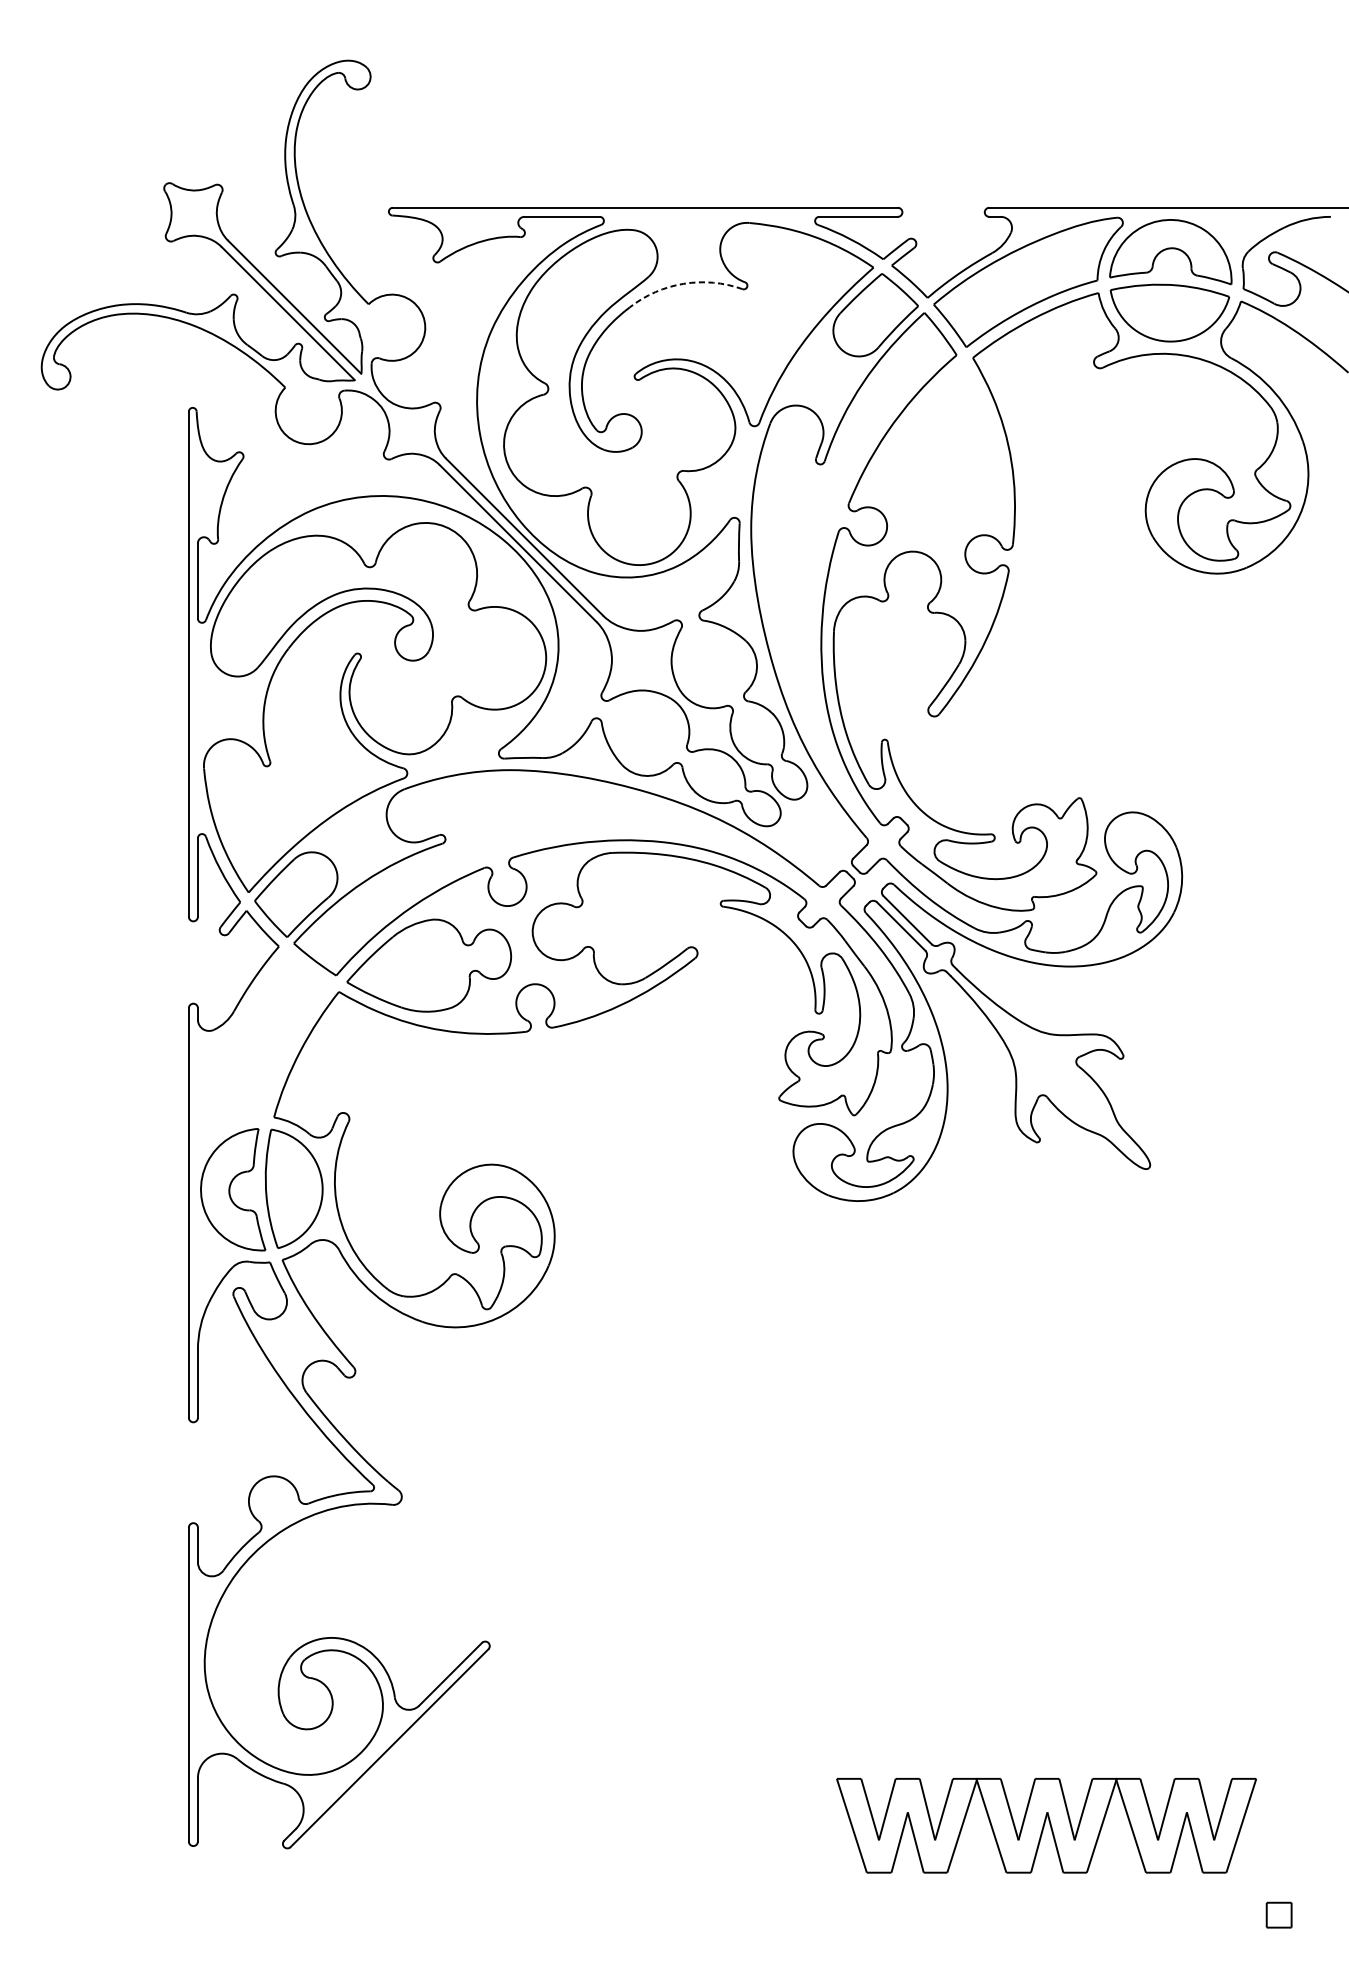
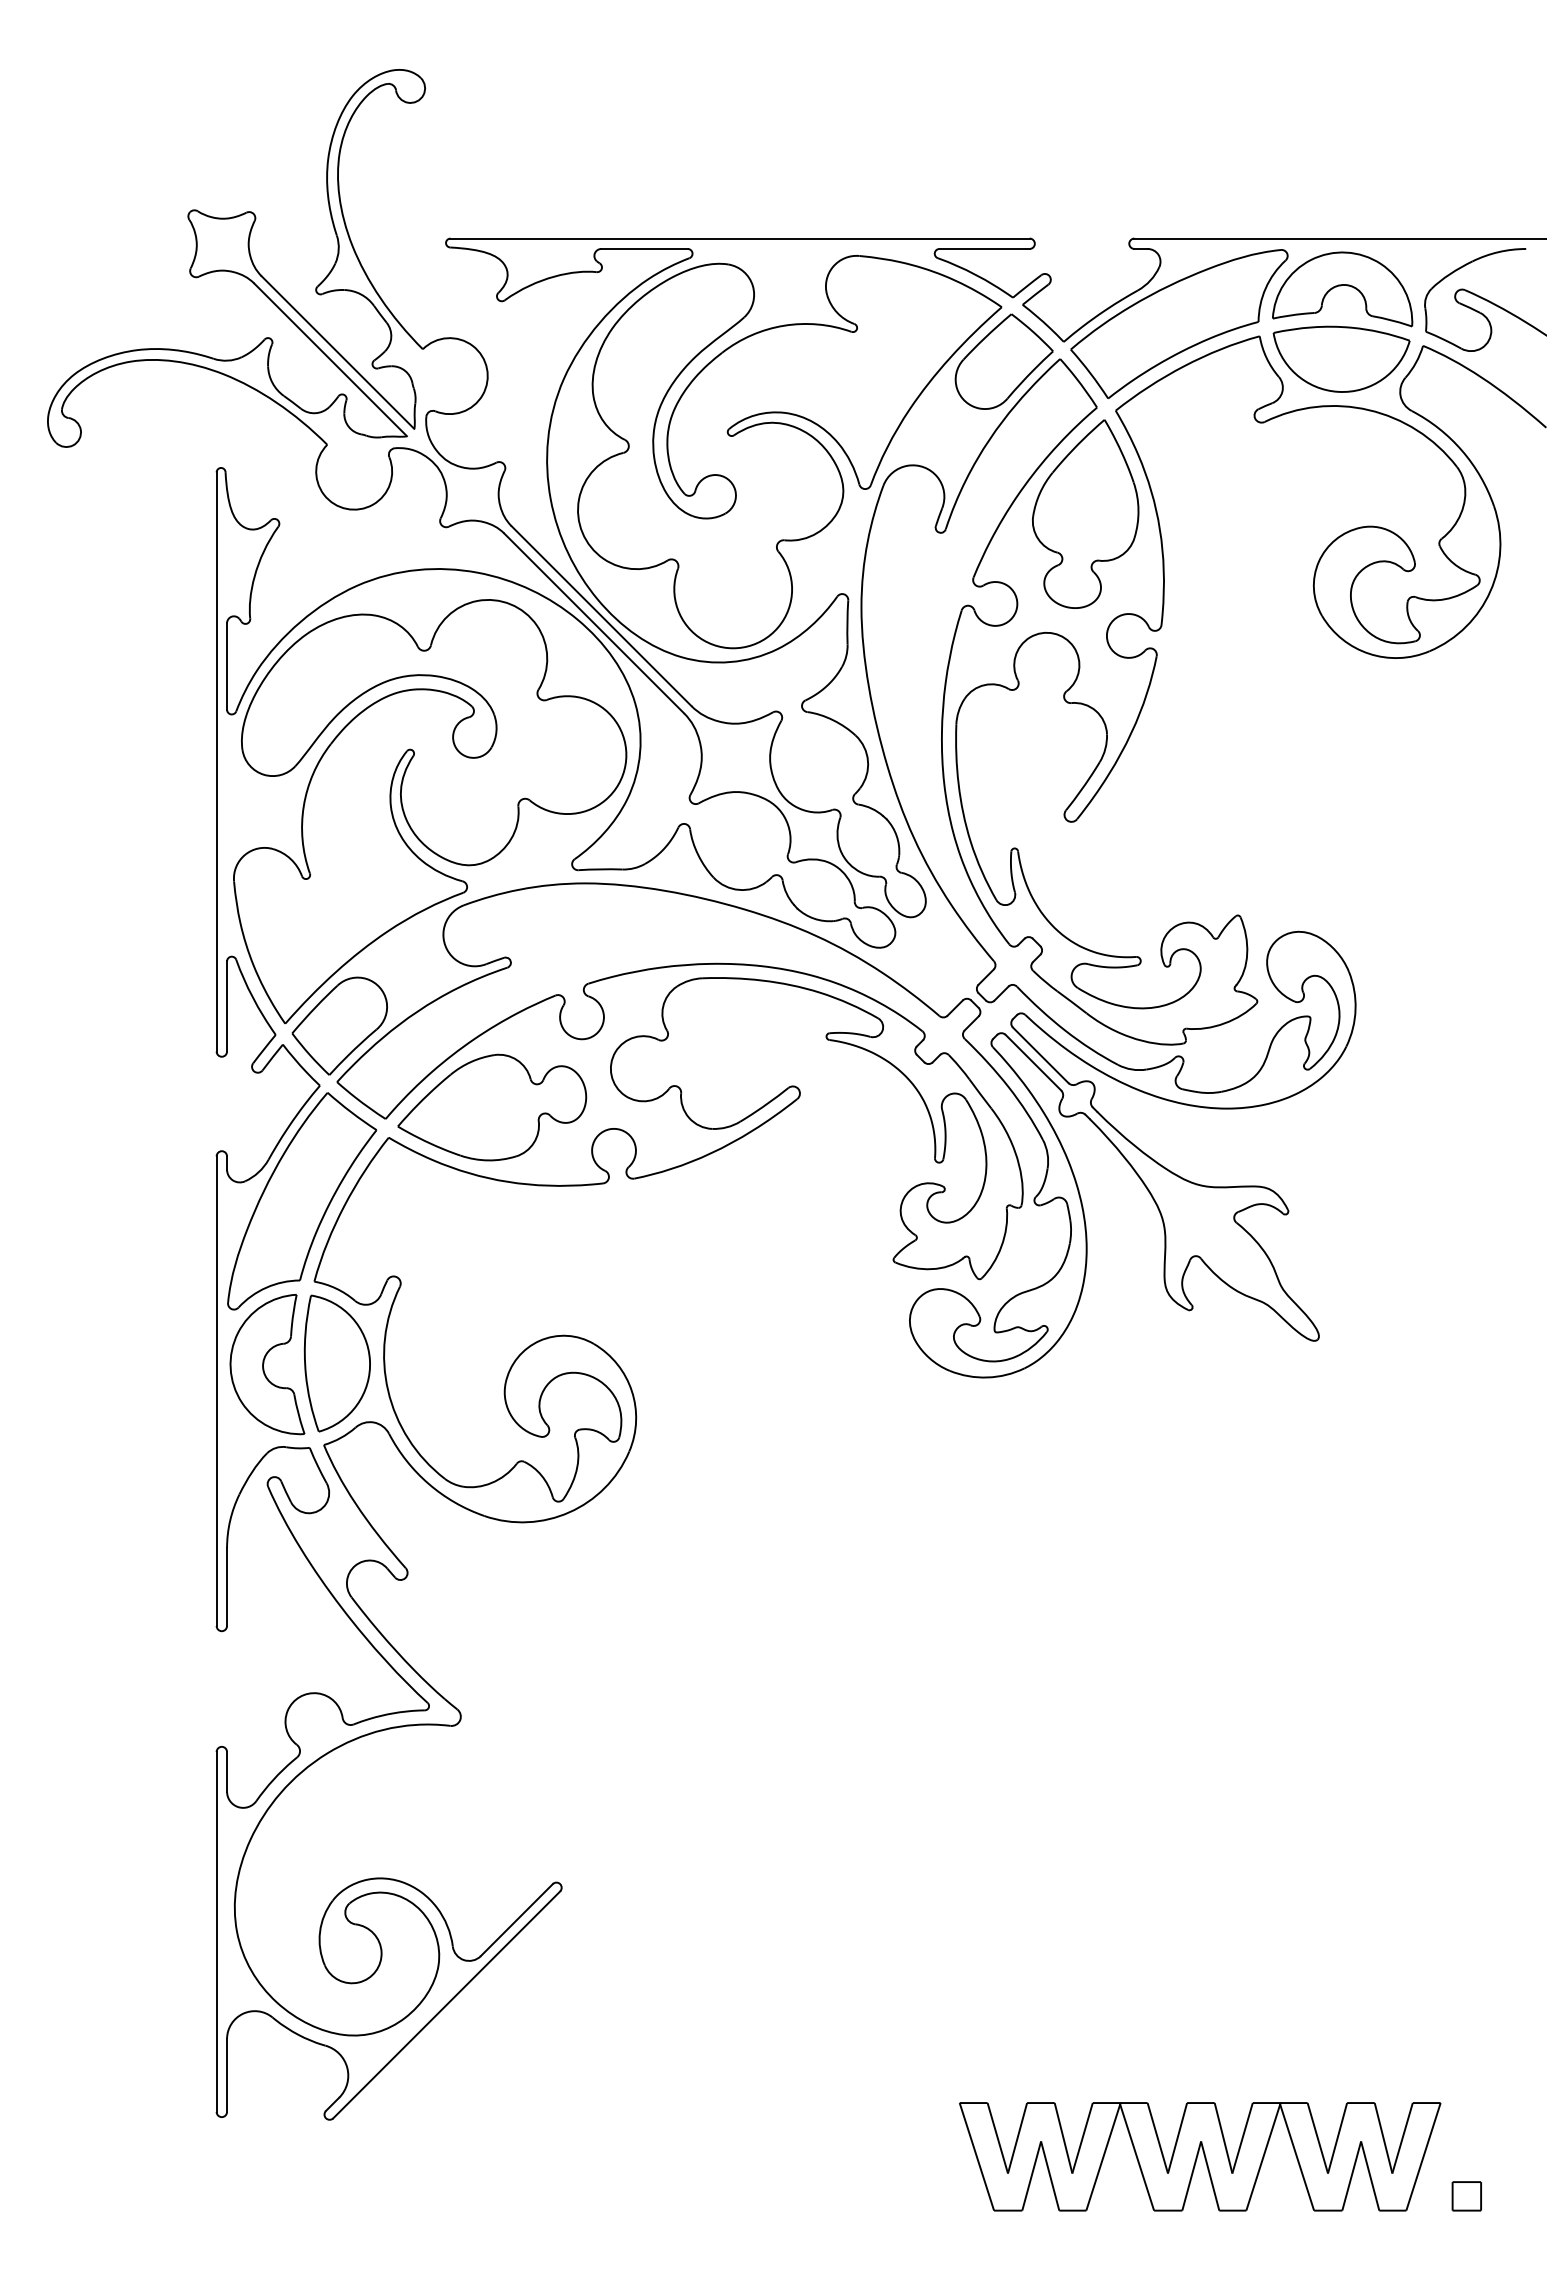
arc: (684, 283) -> (784, 325), dashed -> solid
part: (946, 447) -> (1085, 513), added
part: (263, 1047) -> (302, 1201), added
part: (1046, 1825) -> (1200, 2156), moved

